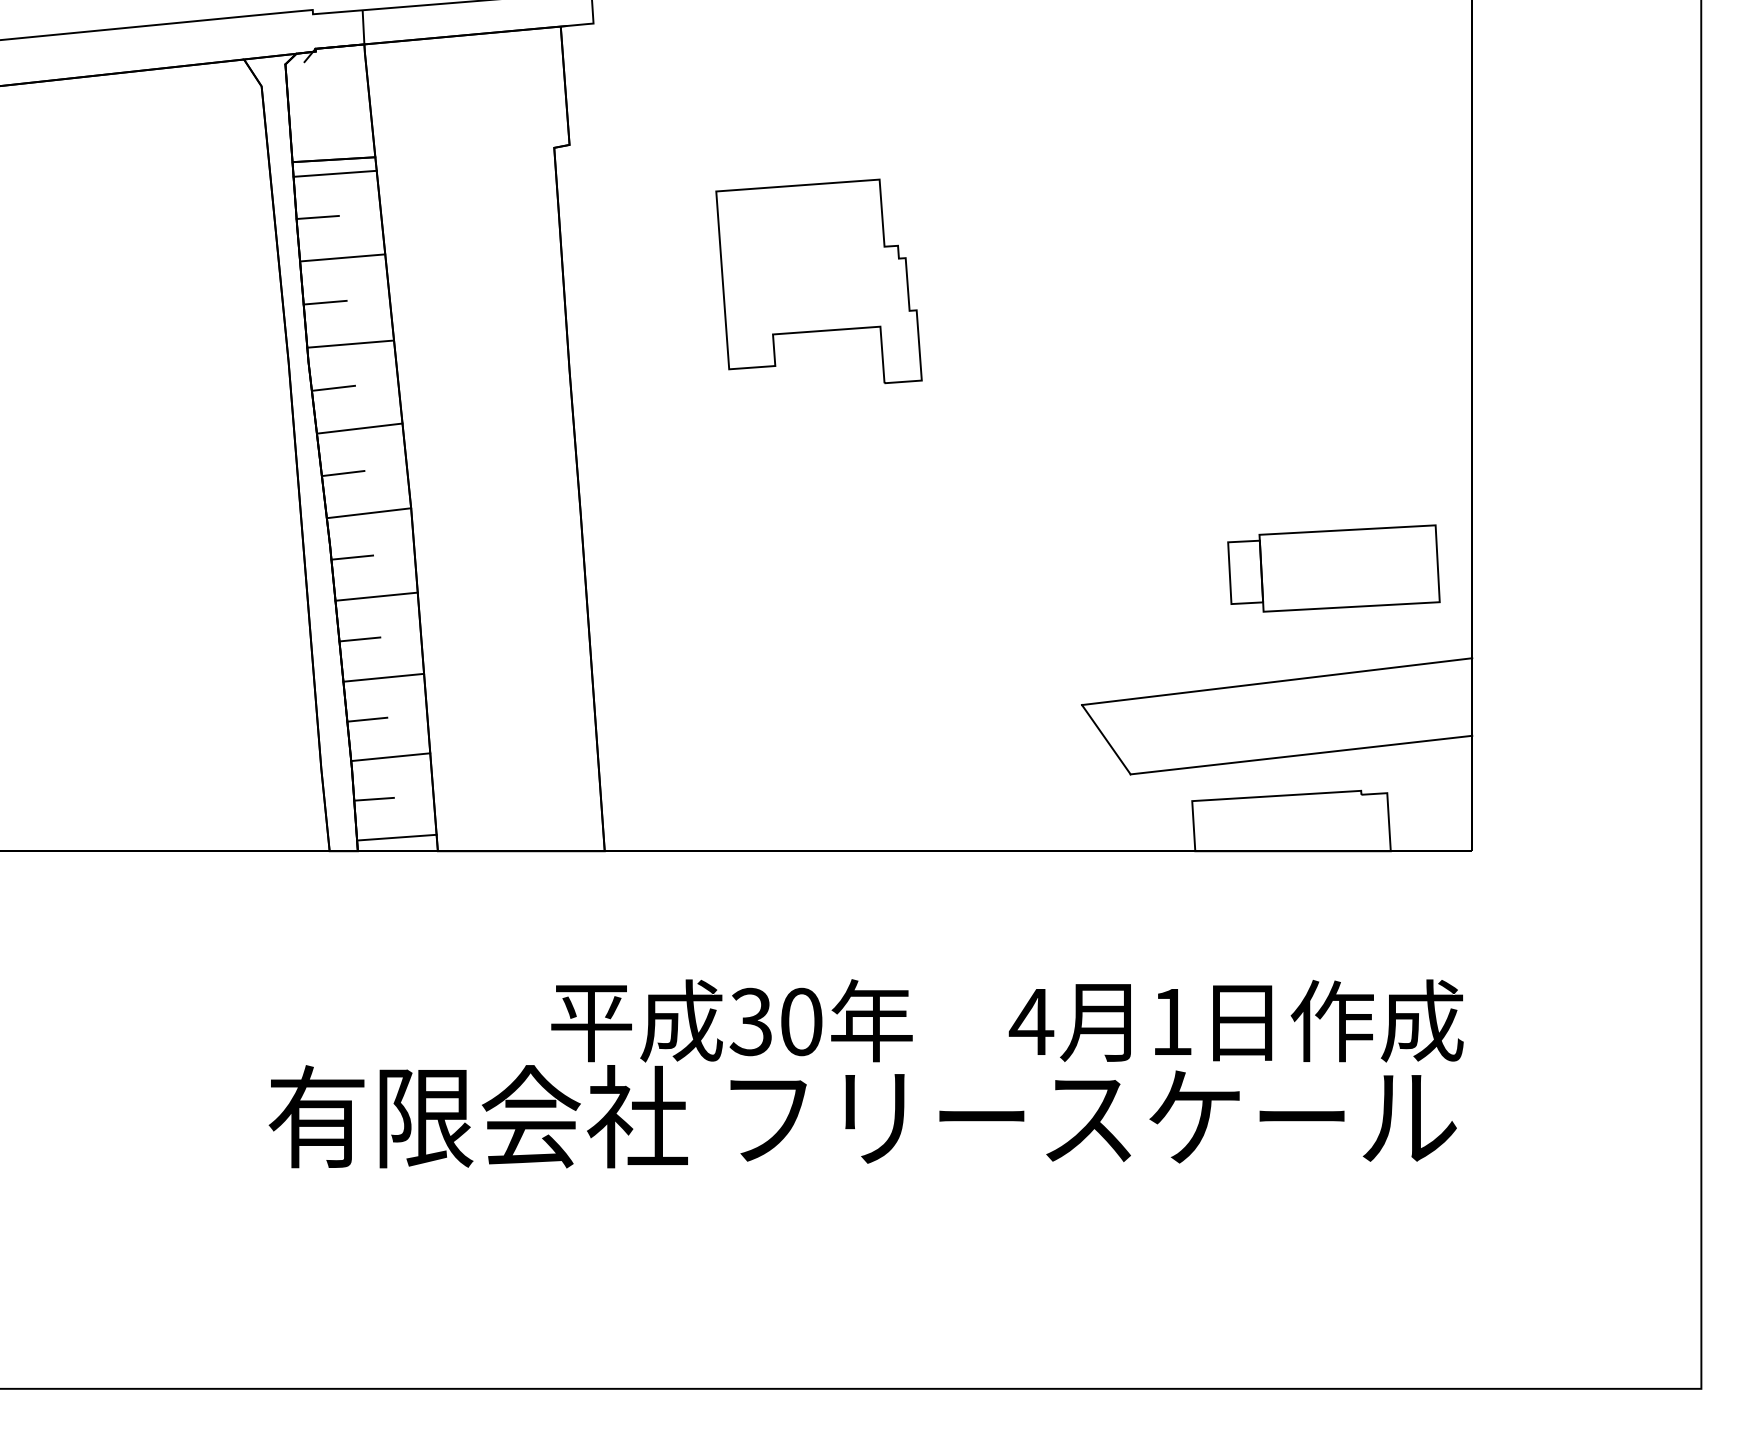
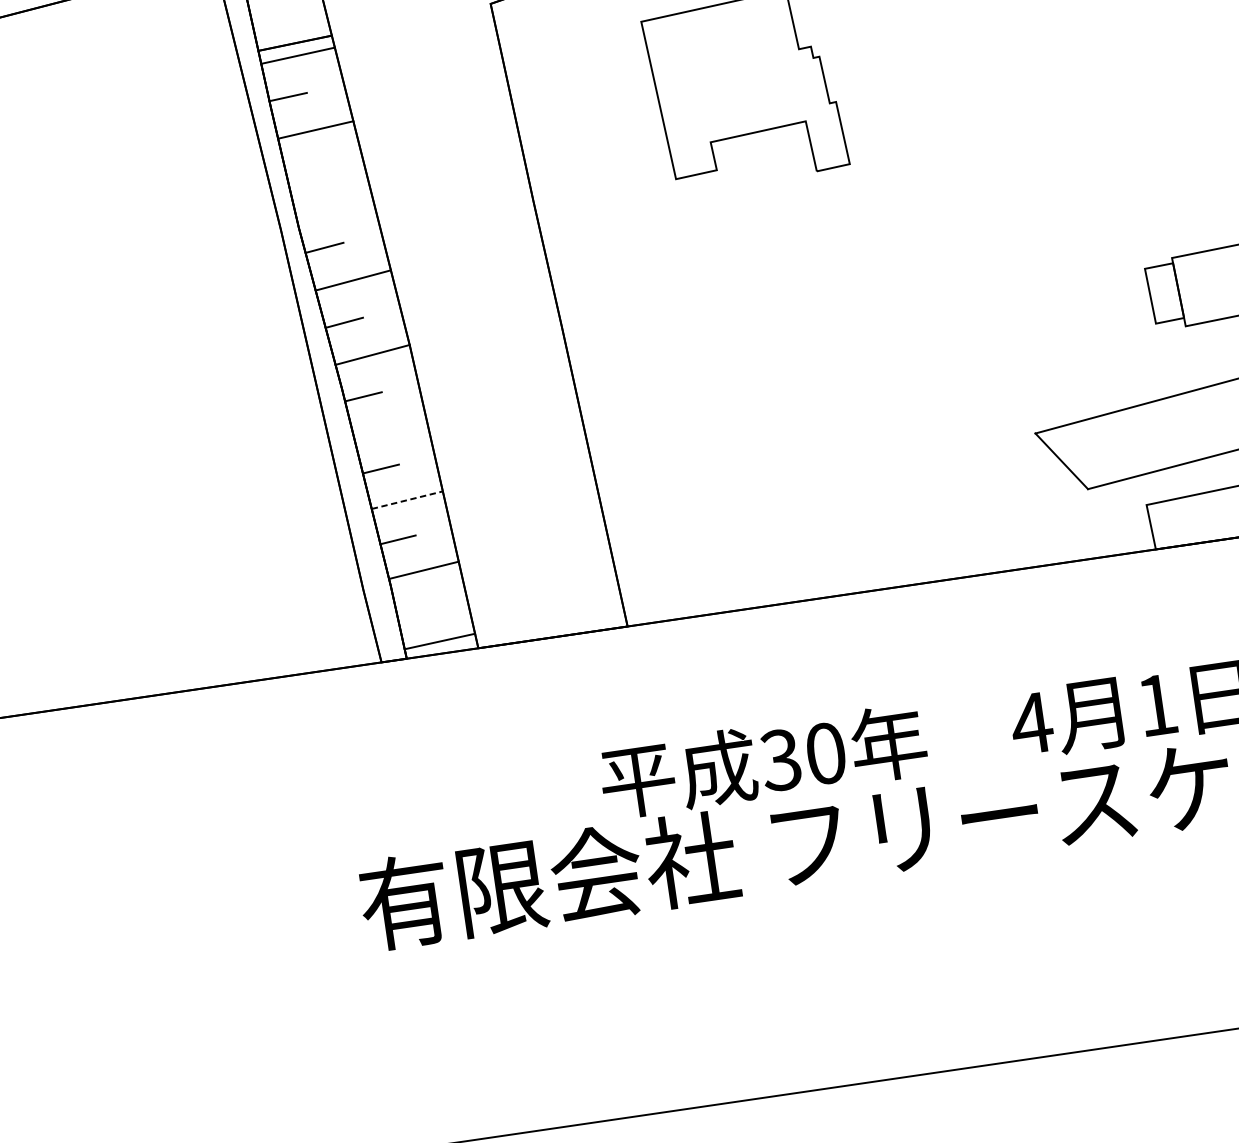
line: (324, 302) -> (305, 172), removed
line: (350, 343) -> (333, 205), removed
line: (376, 596) -> (390, 428), removed
line: (383, 677) -> (407, 499), solid -> dashed
line: (373, 798) -> (413, 609), removed

